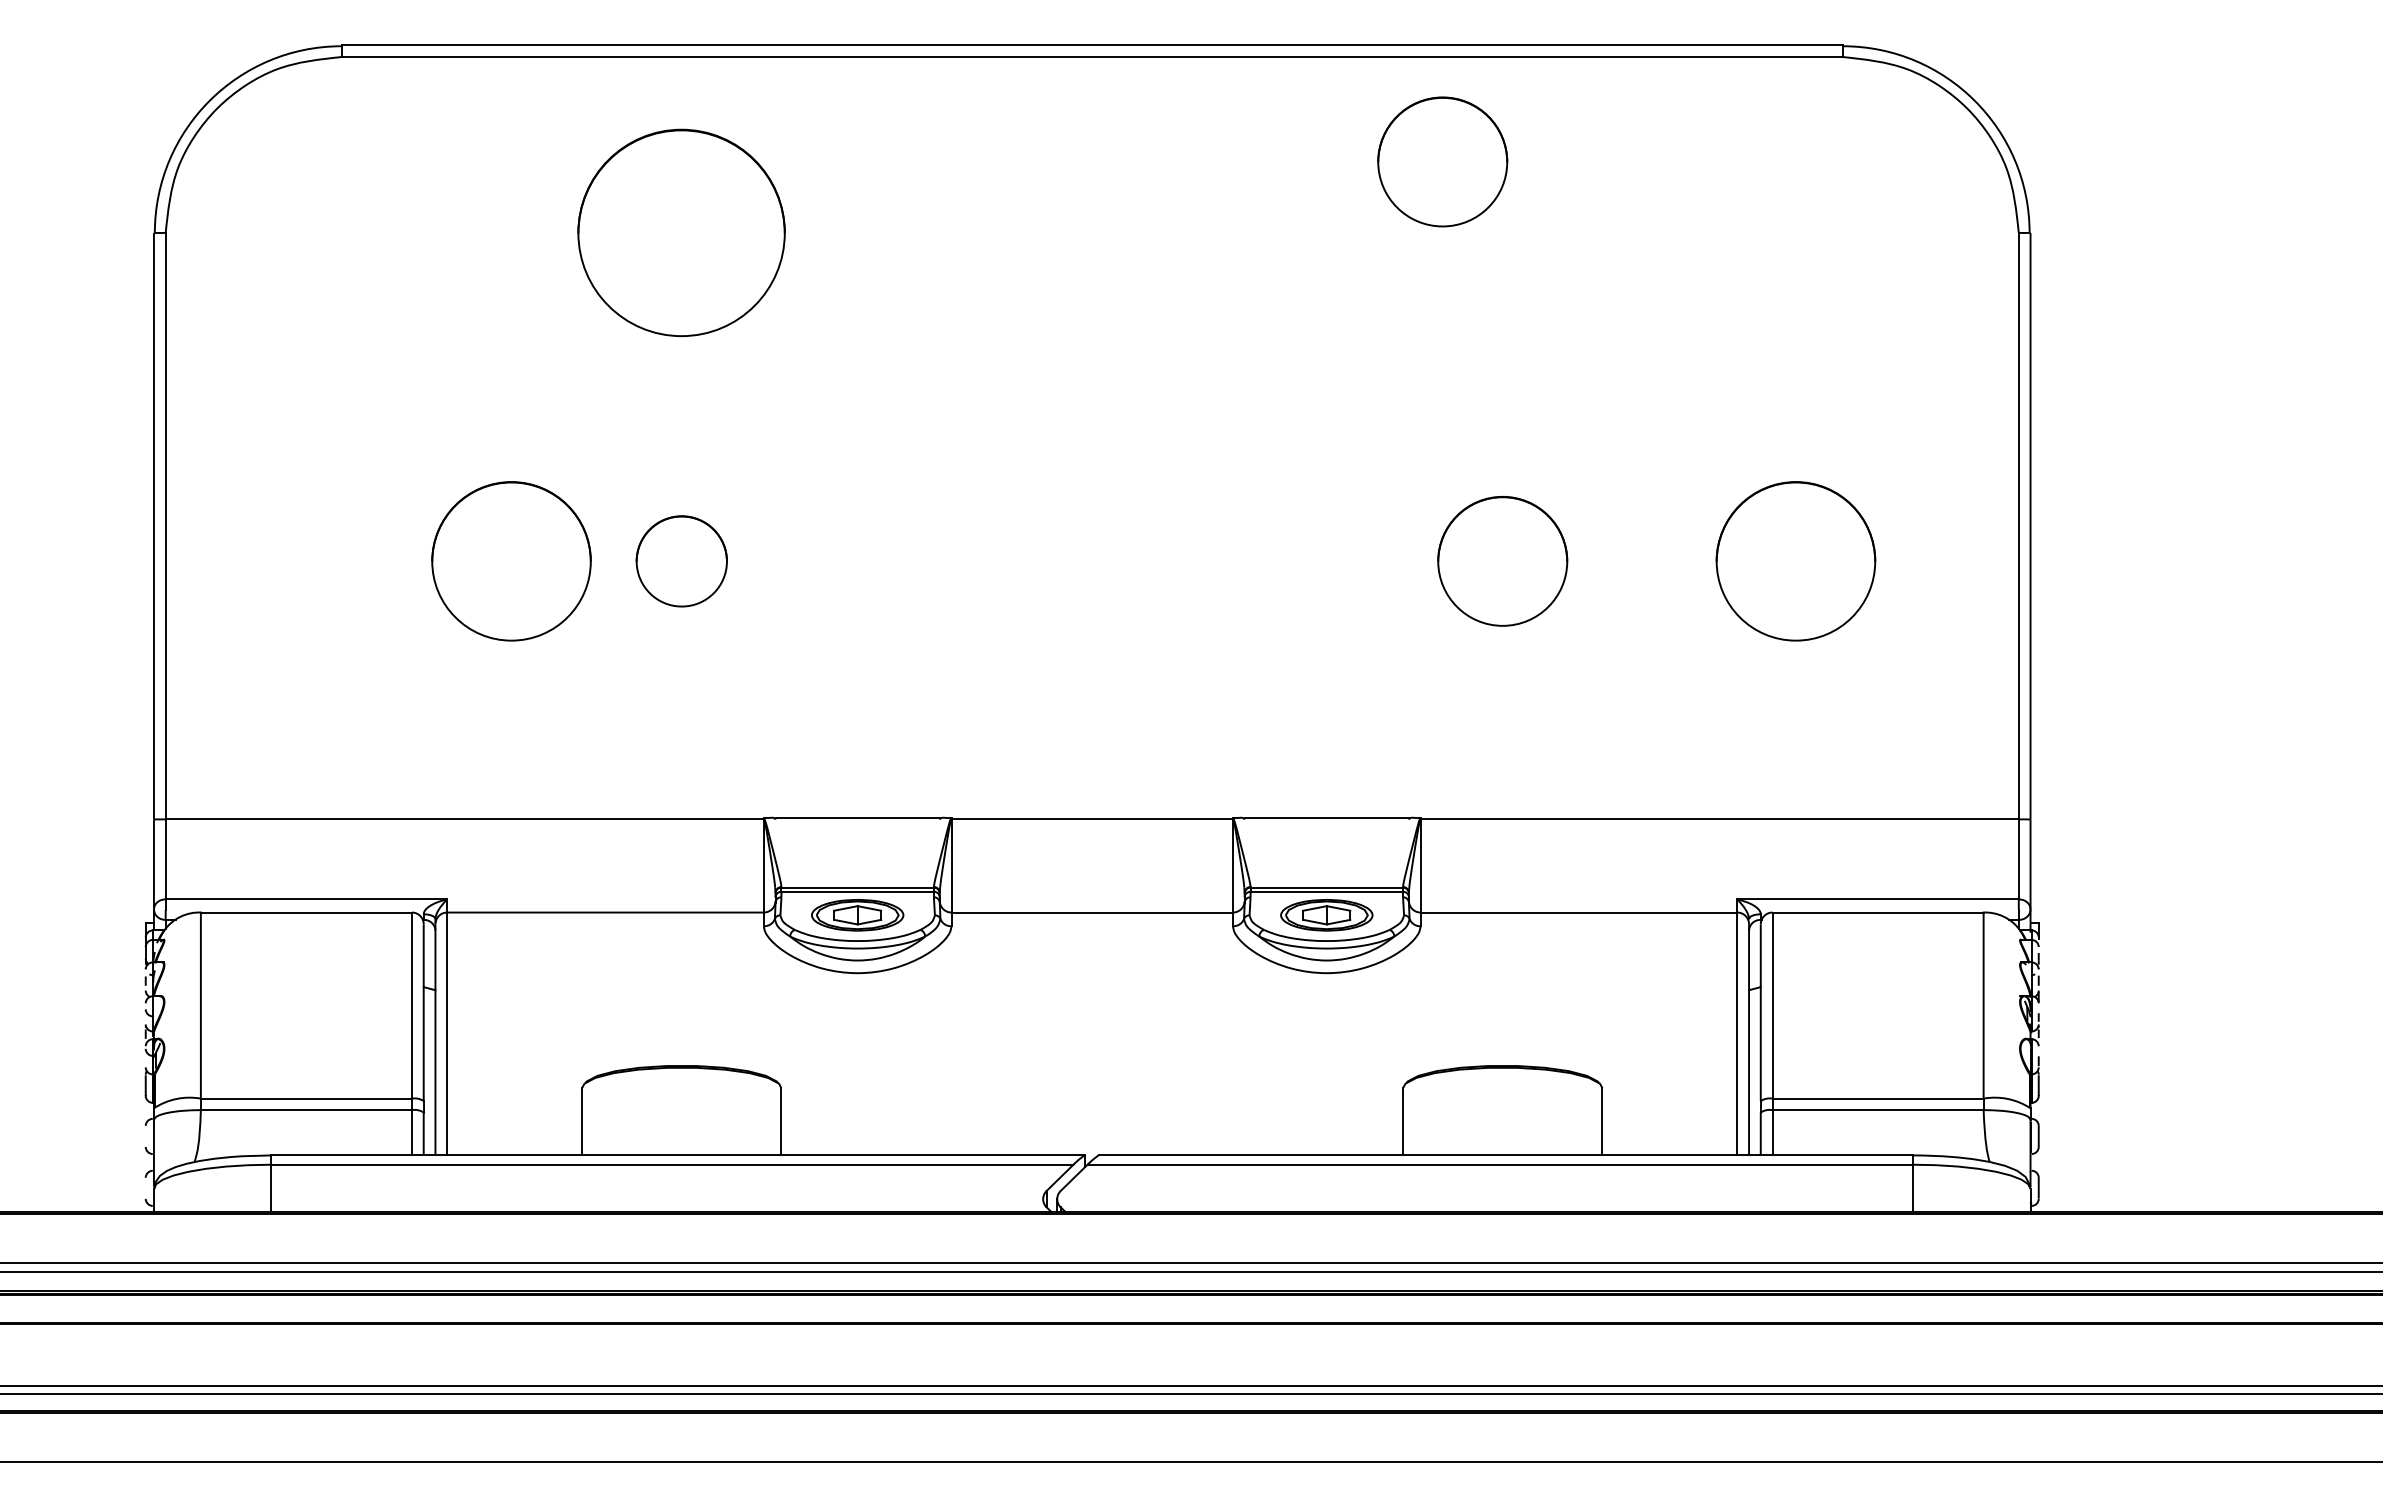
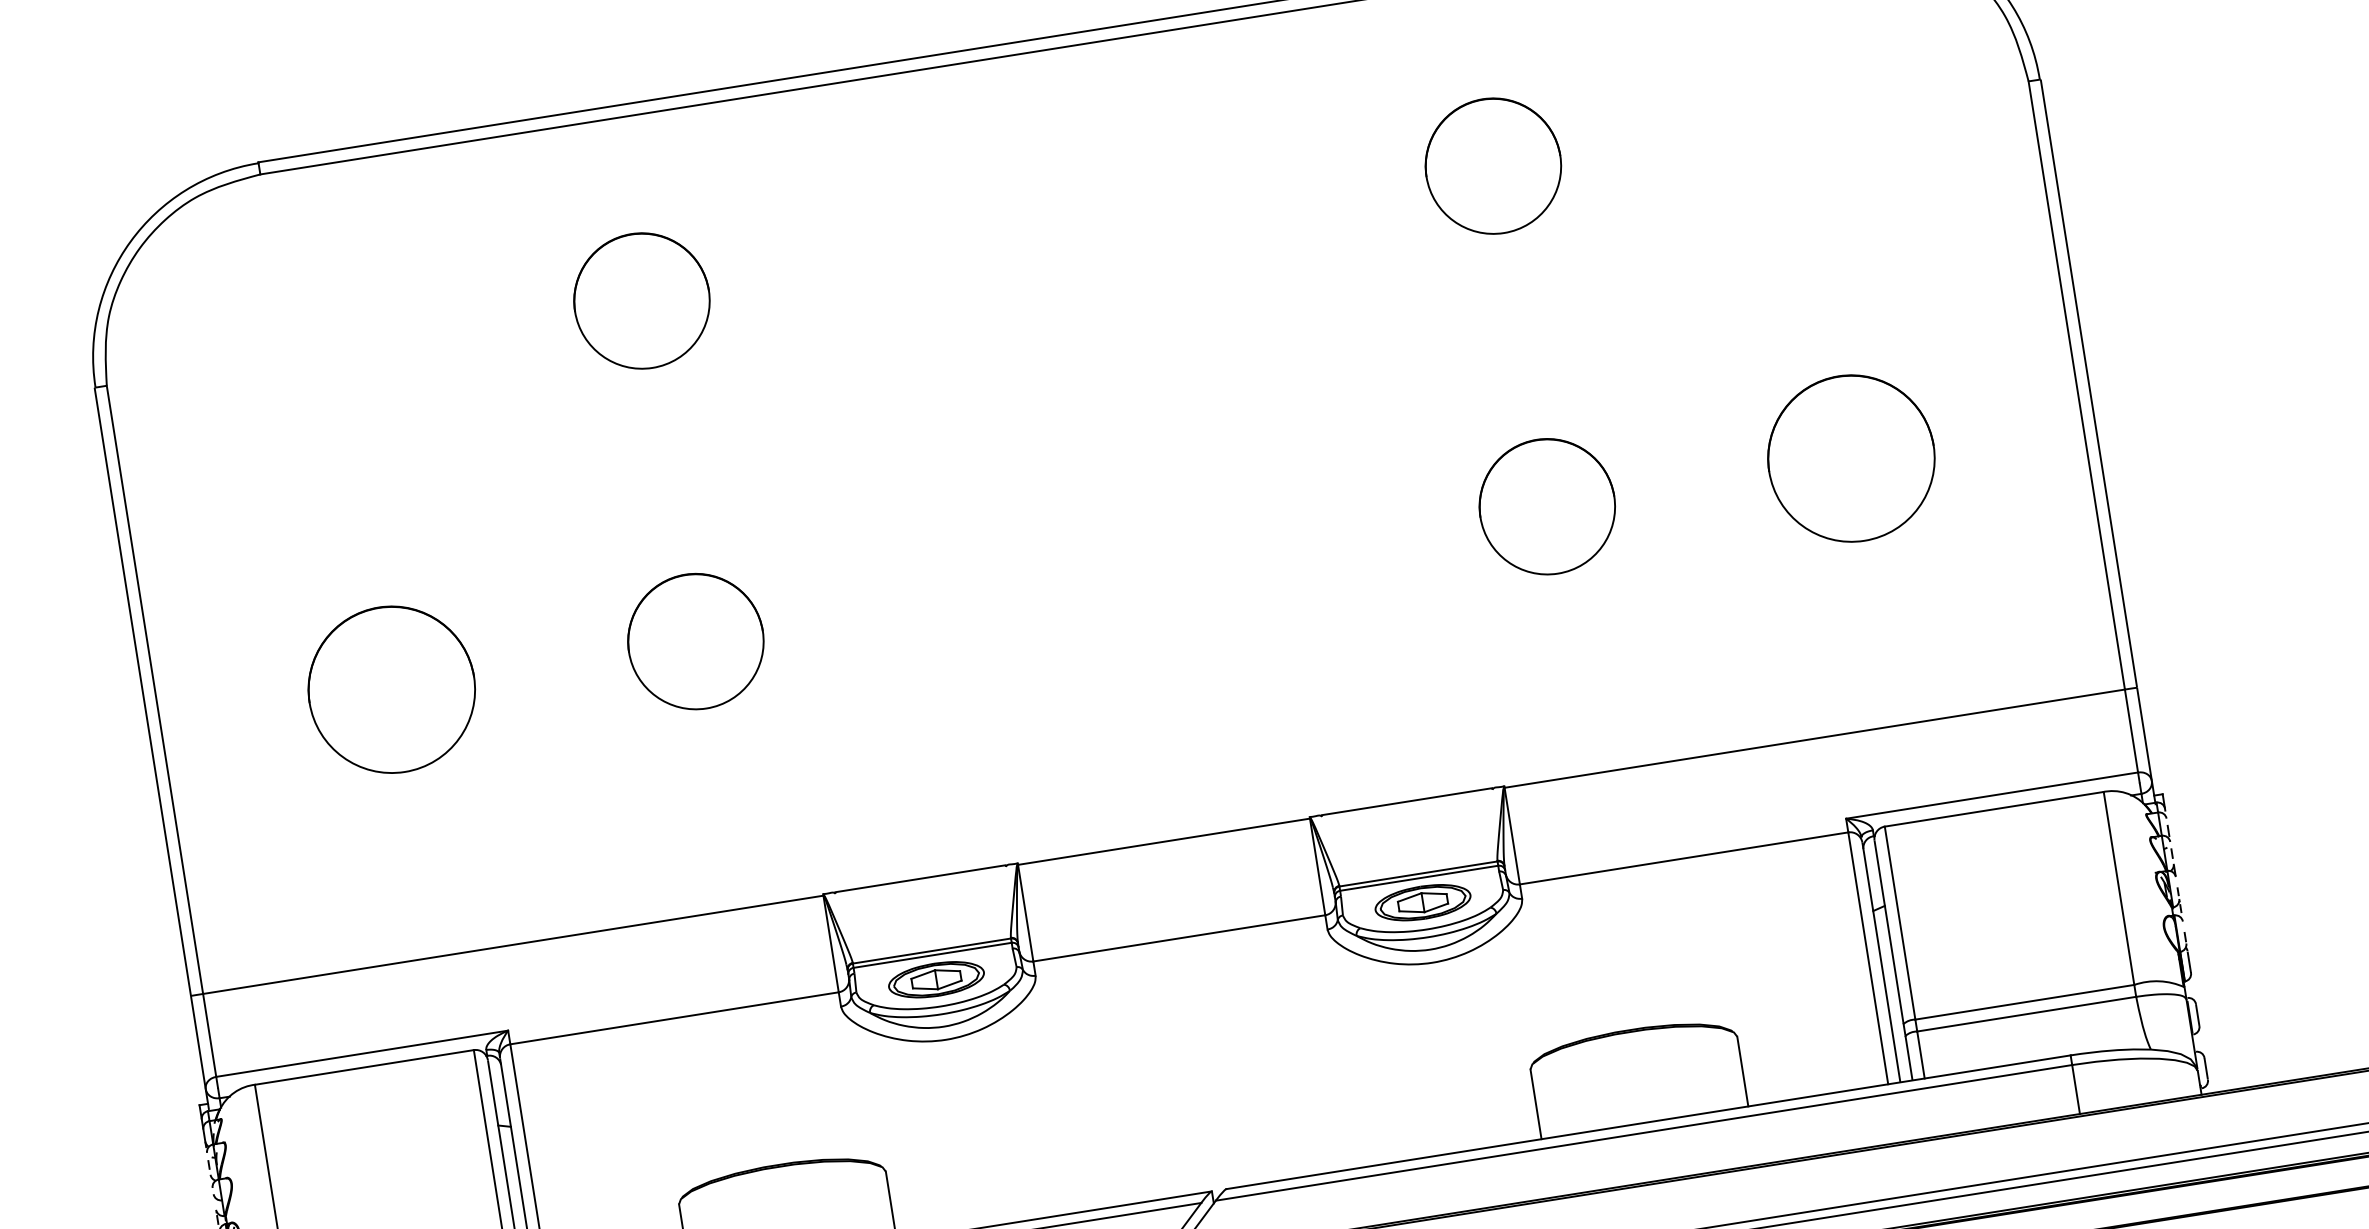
circle: (1442, 161) -> (1493, 165), moved
circle: (681, 232) -> (641, 300), size x0.62
circle: (511, 561) -> (391, 689), moved
circle: (681, 561) -> (695, 641), size x1.43

